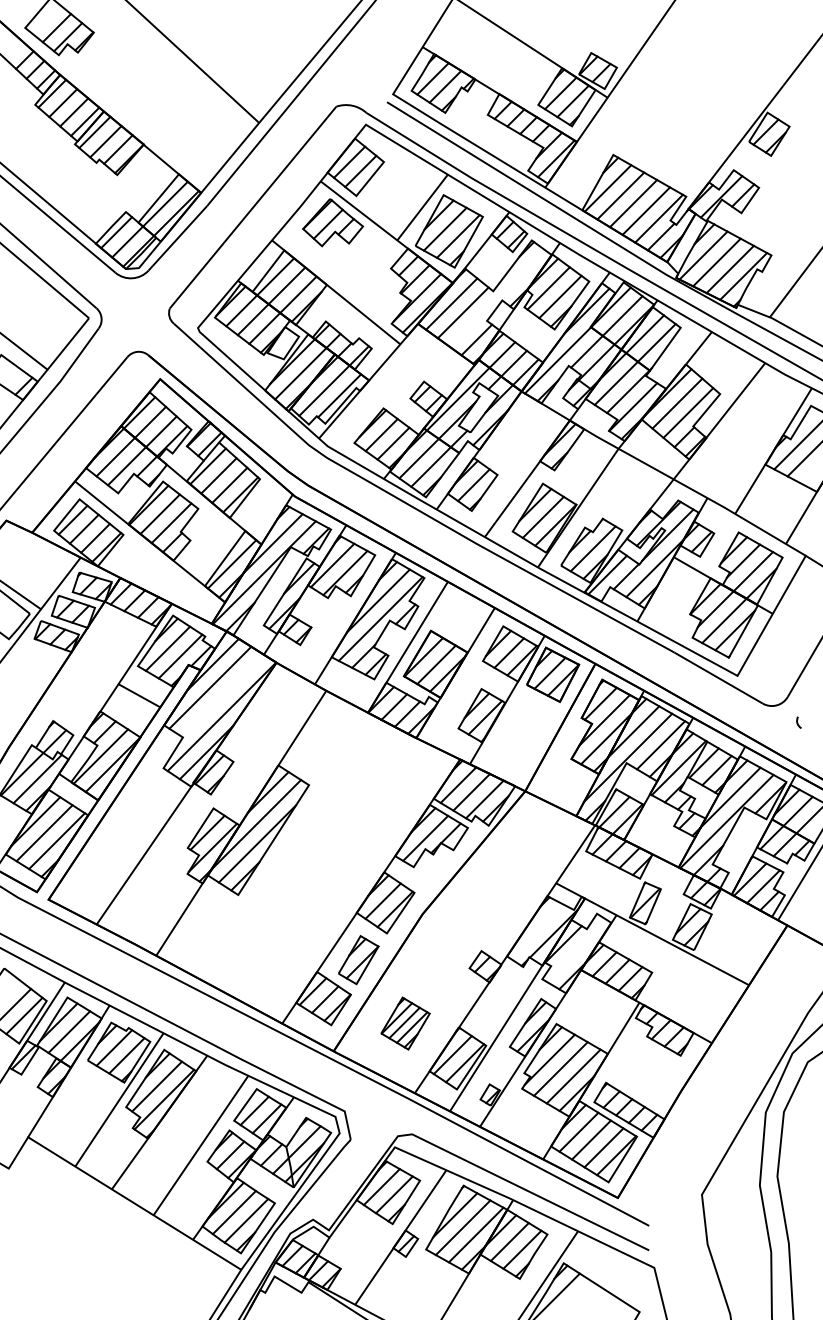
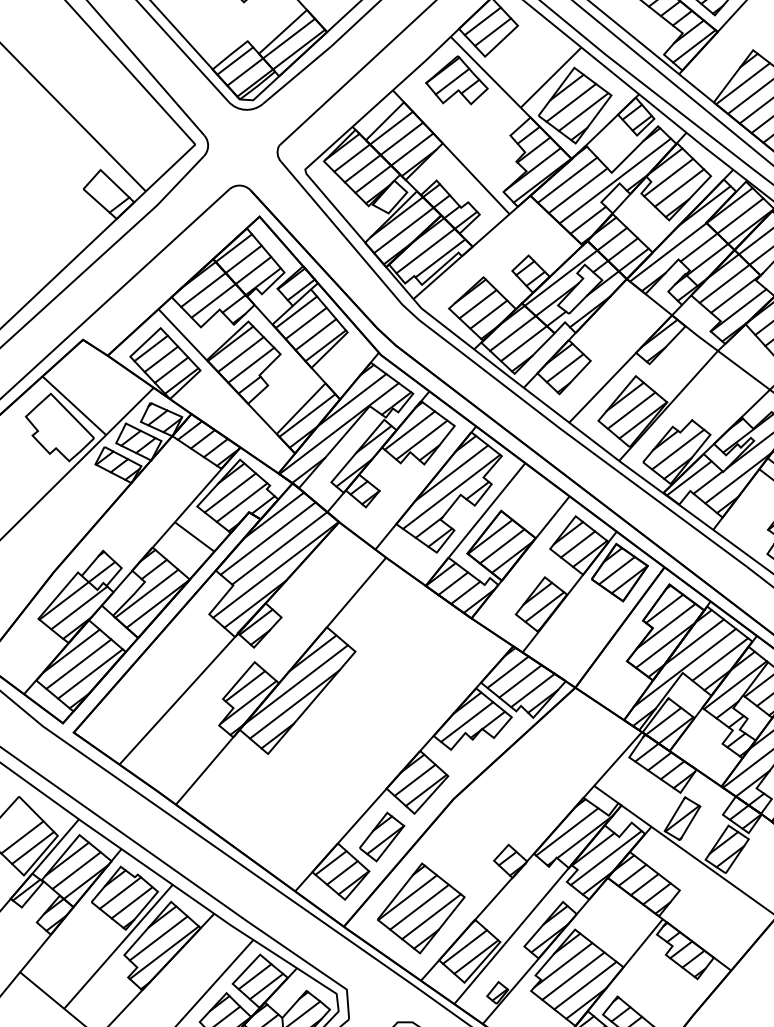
line: (497, 298) -> (615, 180), added
line: (222, 695) -> (279, 548), added
line: (536, 930) -> (567, 831), added
line: (576, 950) -> (605, 857), added
part: (405, 1023) -> (421, 908), size x1.67

